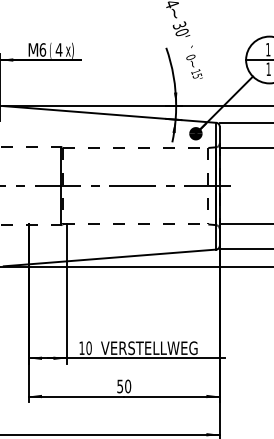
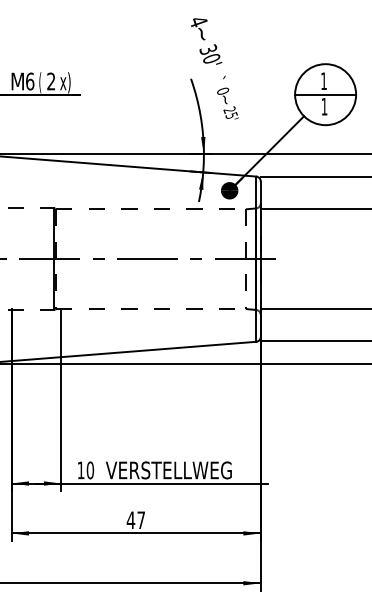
text: (58, 49) -> (50, 81), 4 -> 2
text: (195, 71) -> (229, 109), 15' -> 25'
text: (123, 386) -> (135, 520), 50 -> 47

